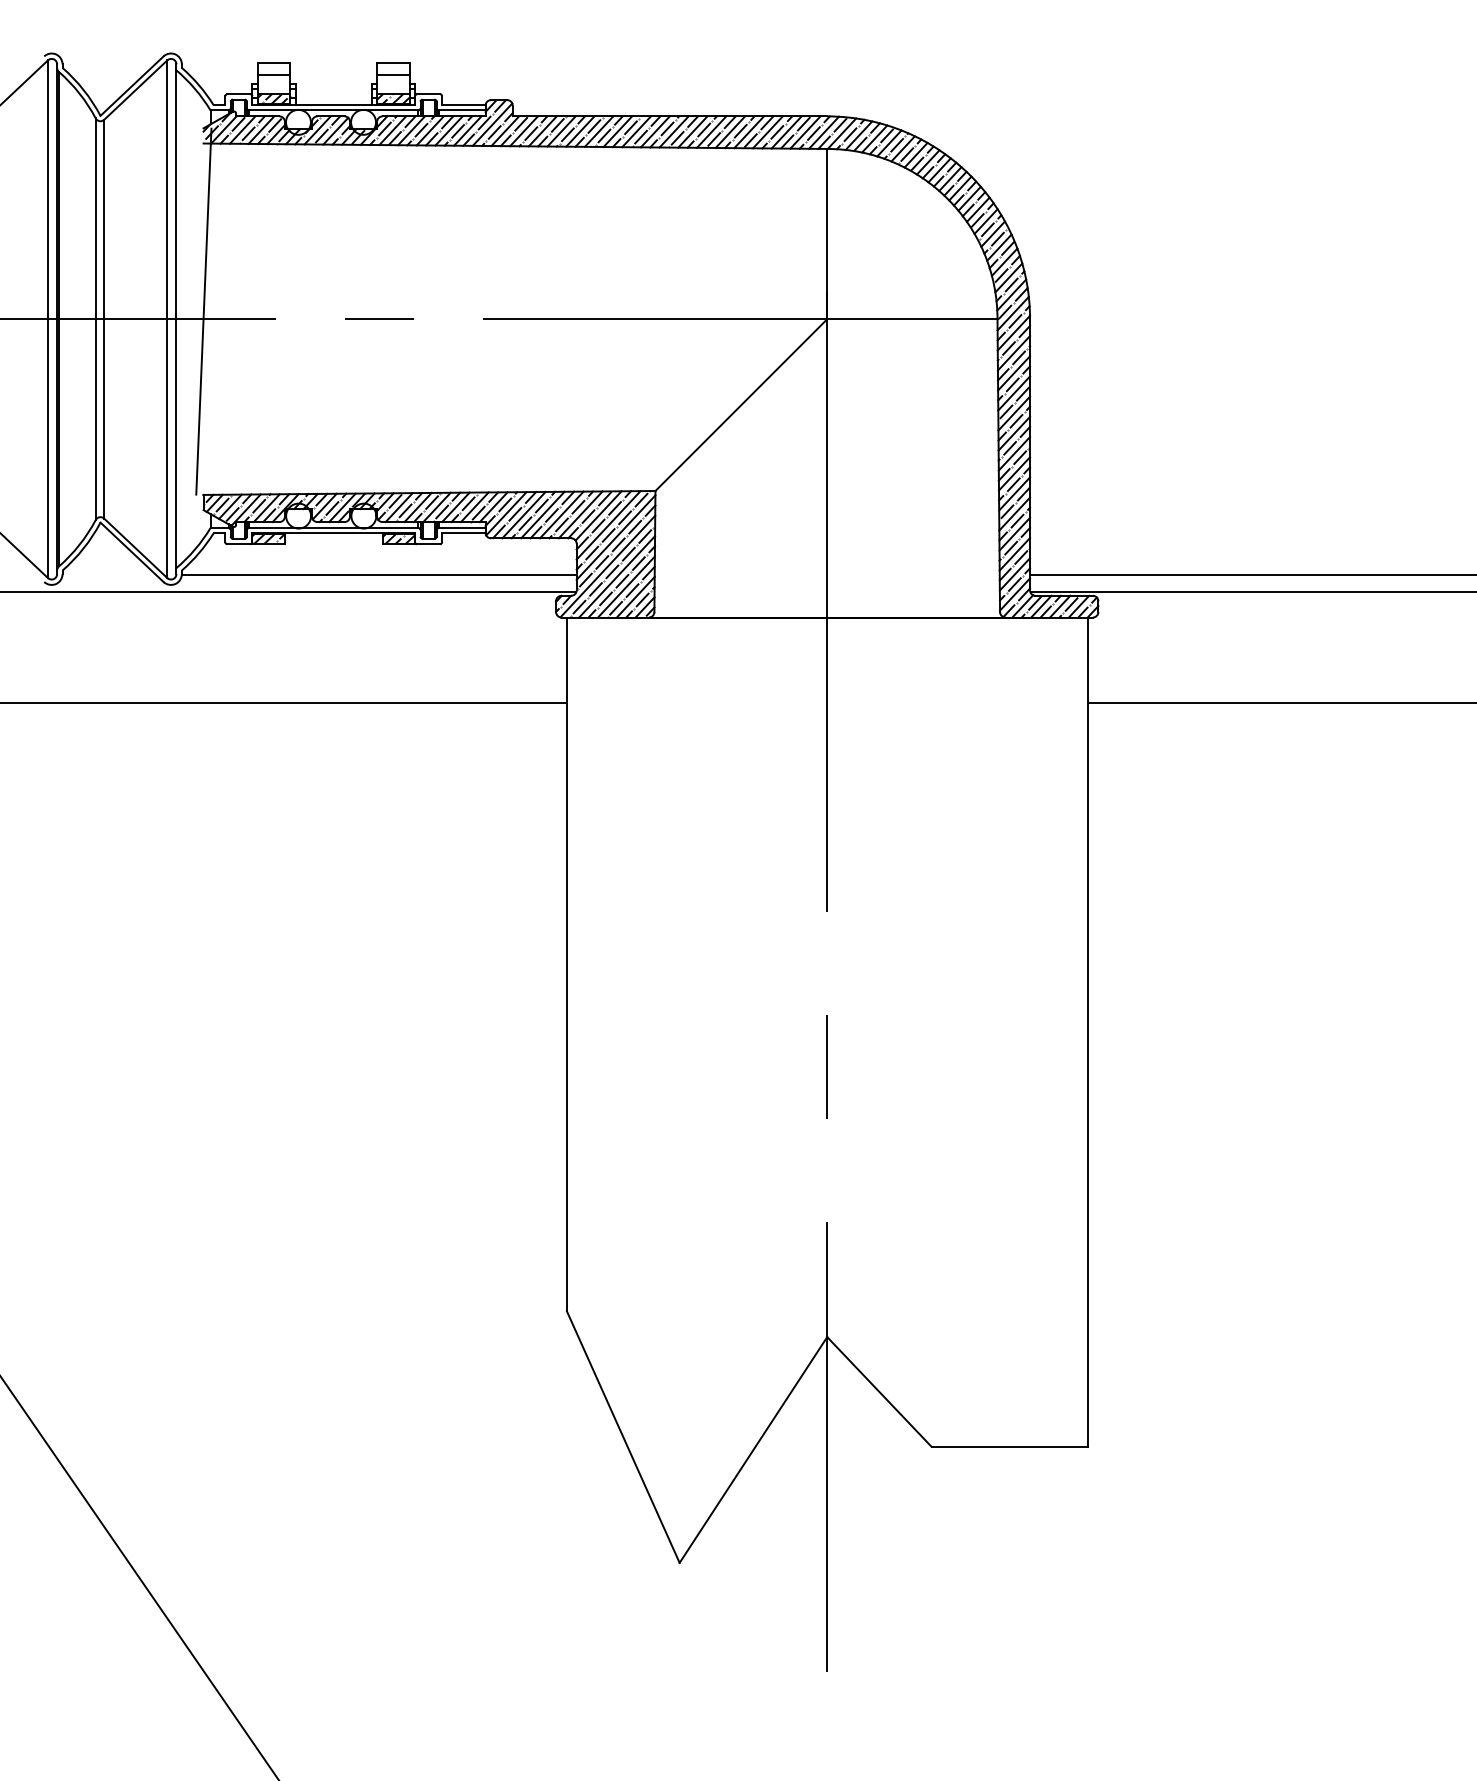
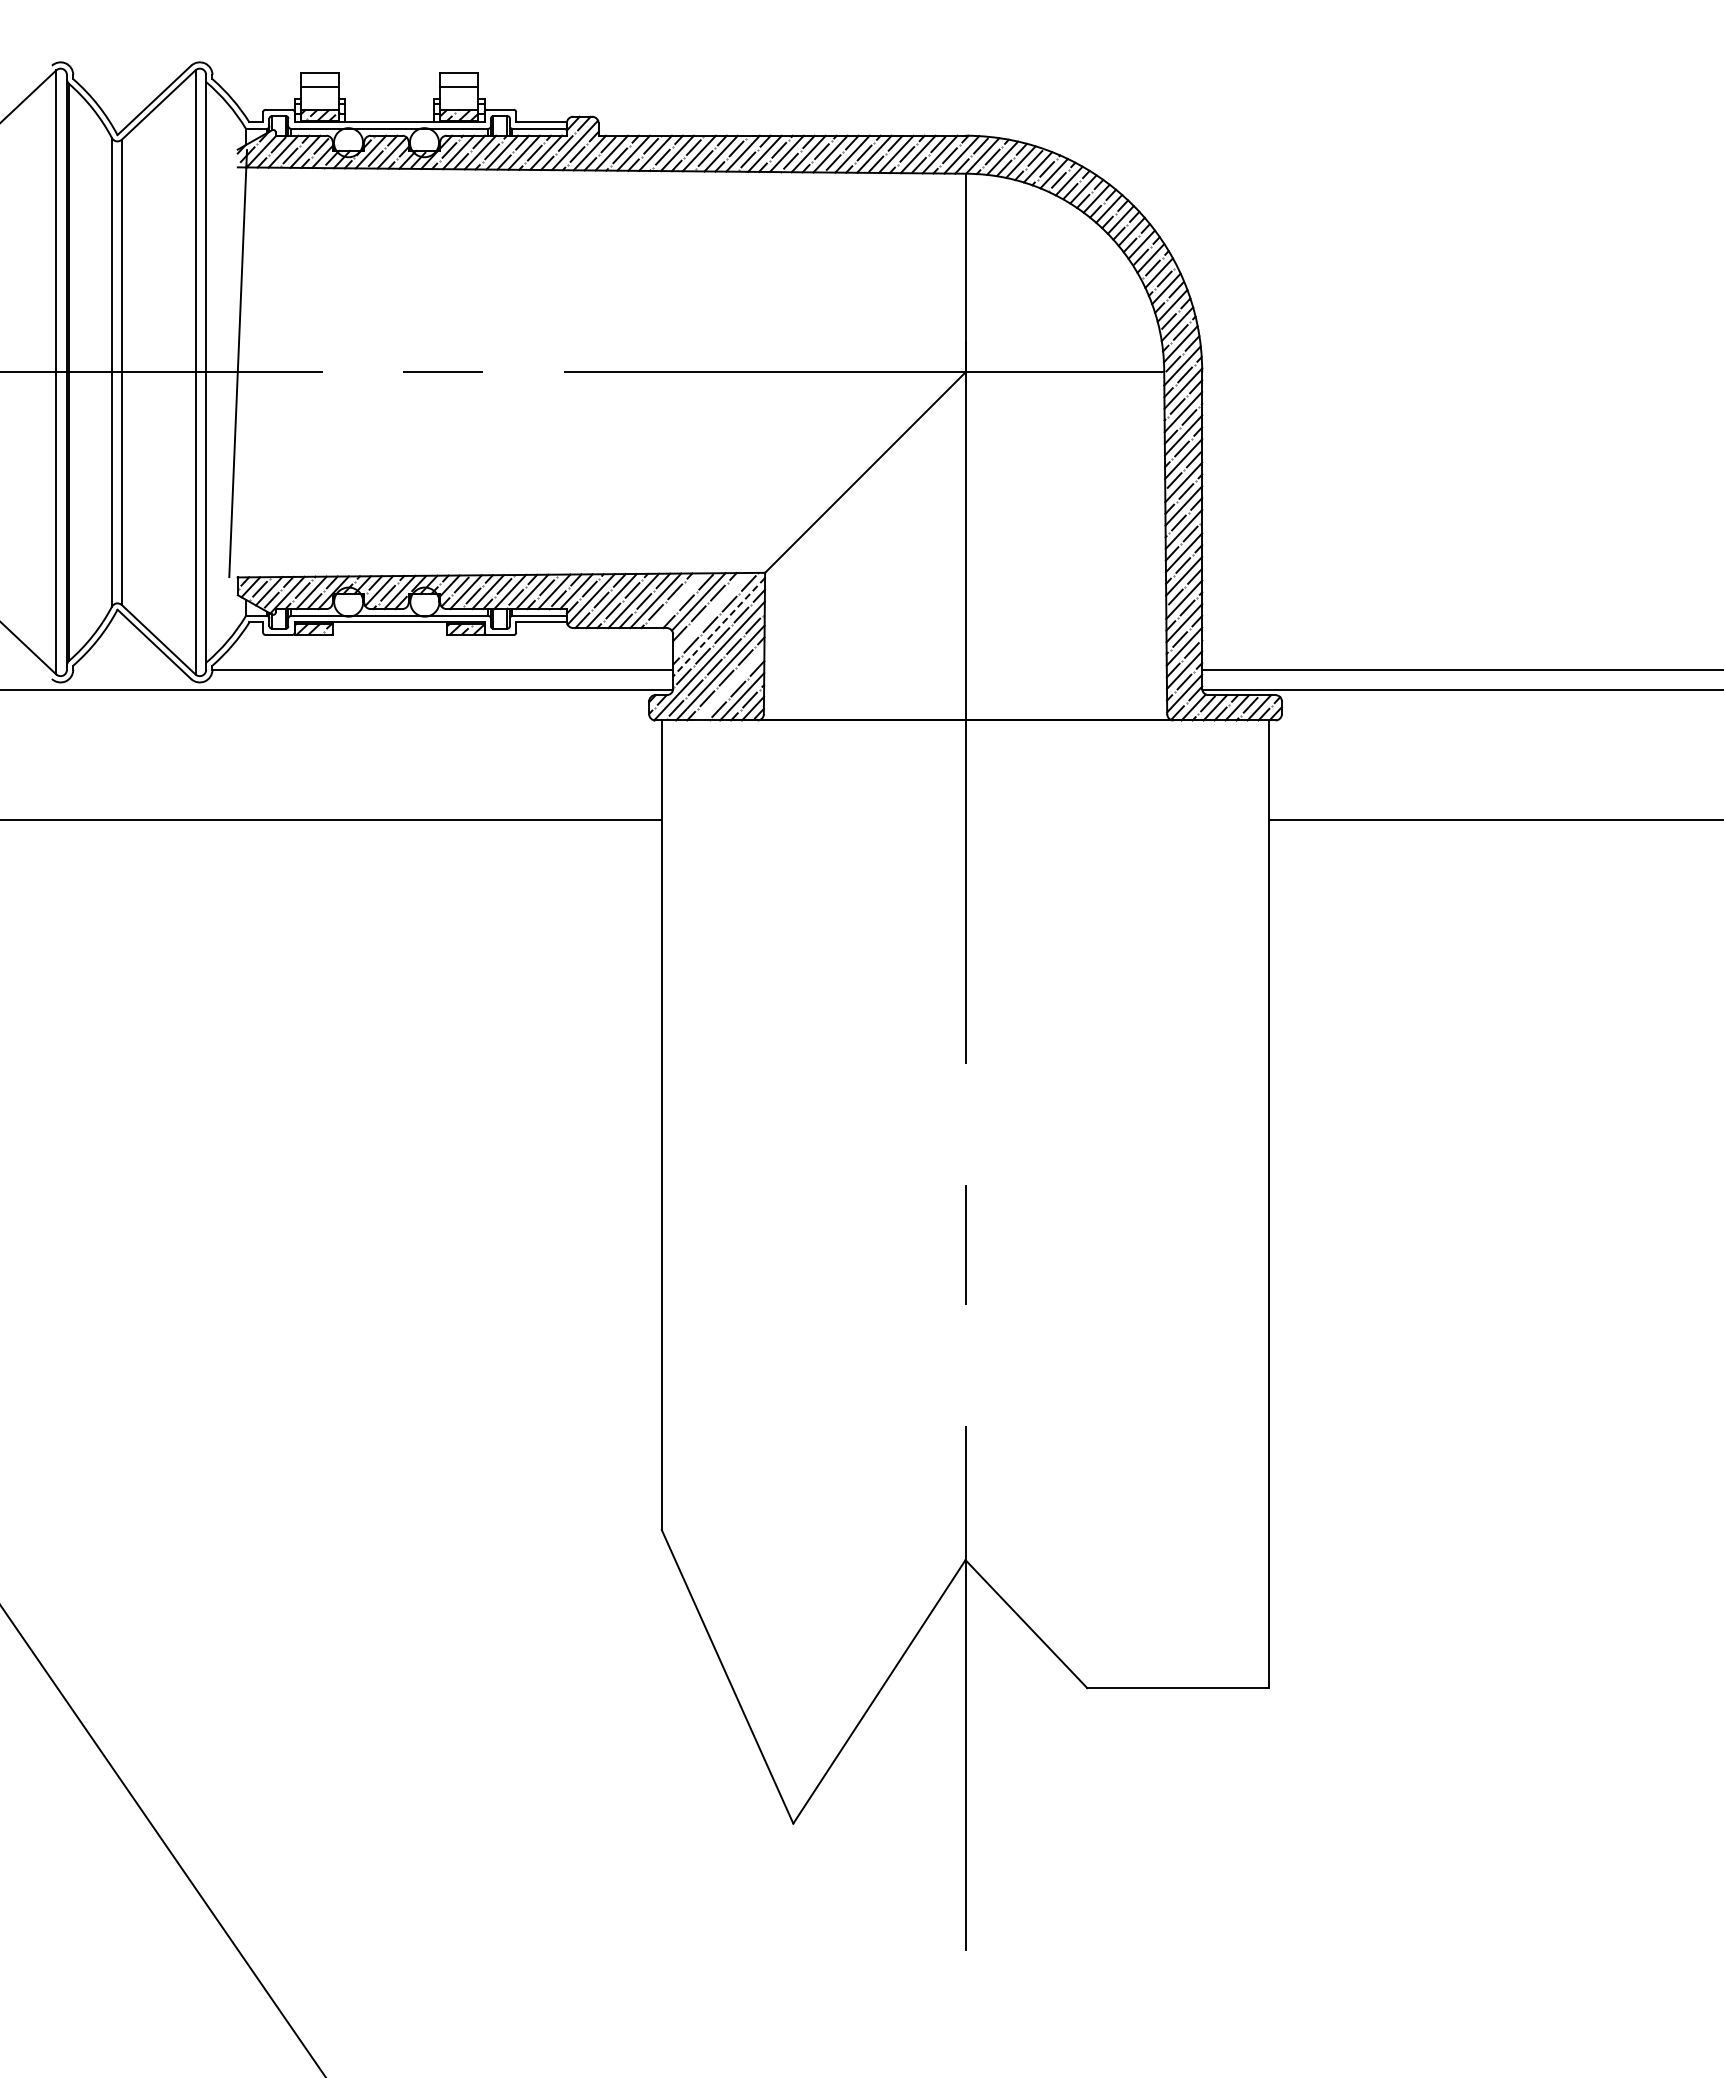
line: (580, 514) -> (677, 600), removed
line: (608, 524) -> (710, 612), removed
line: (615, 537) -> (718, 627), solid -> dashed
line: (626, 586) -> (731, 684), removed

